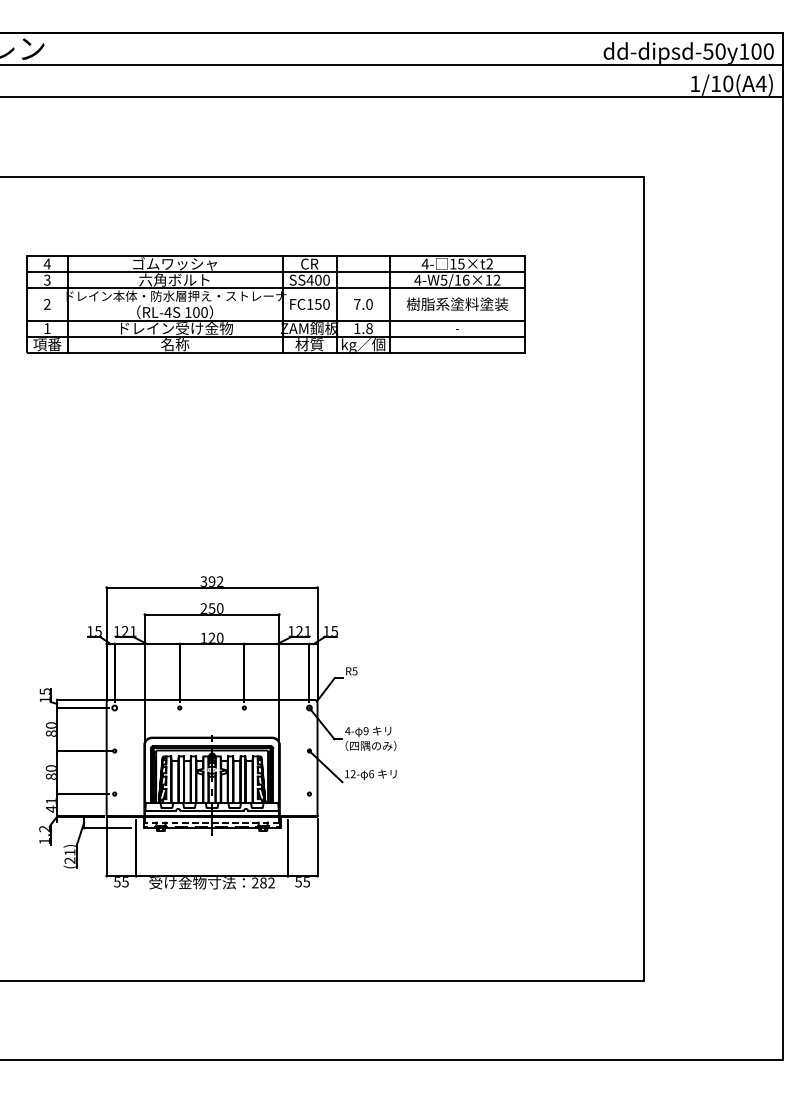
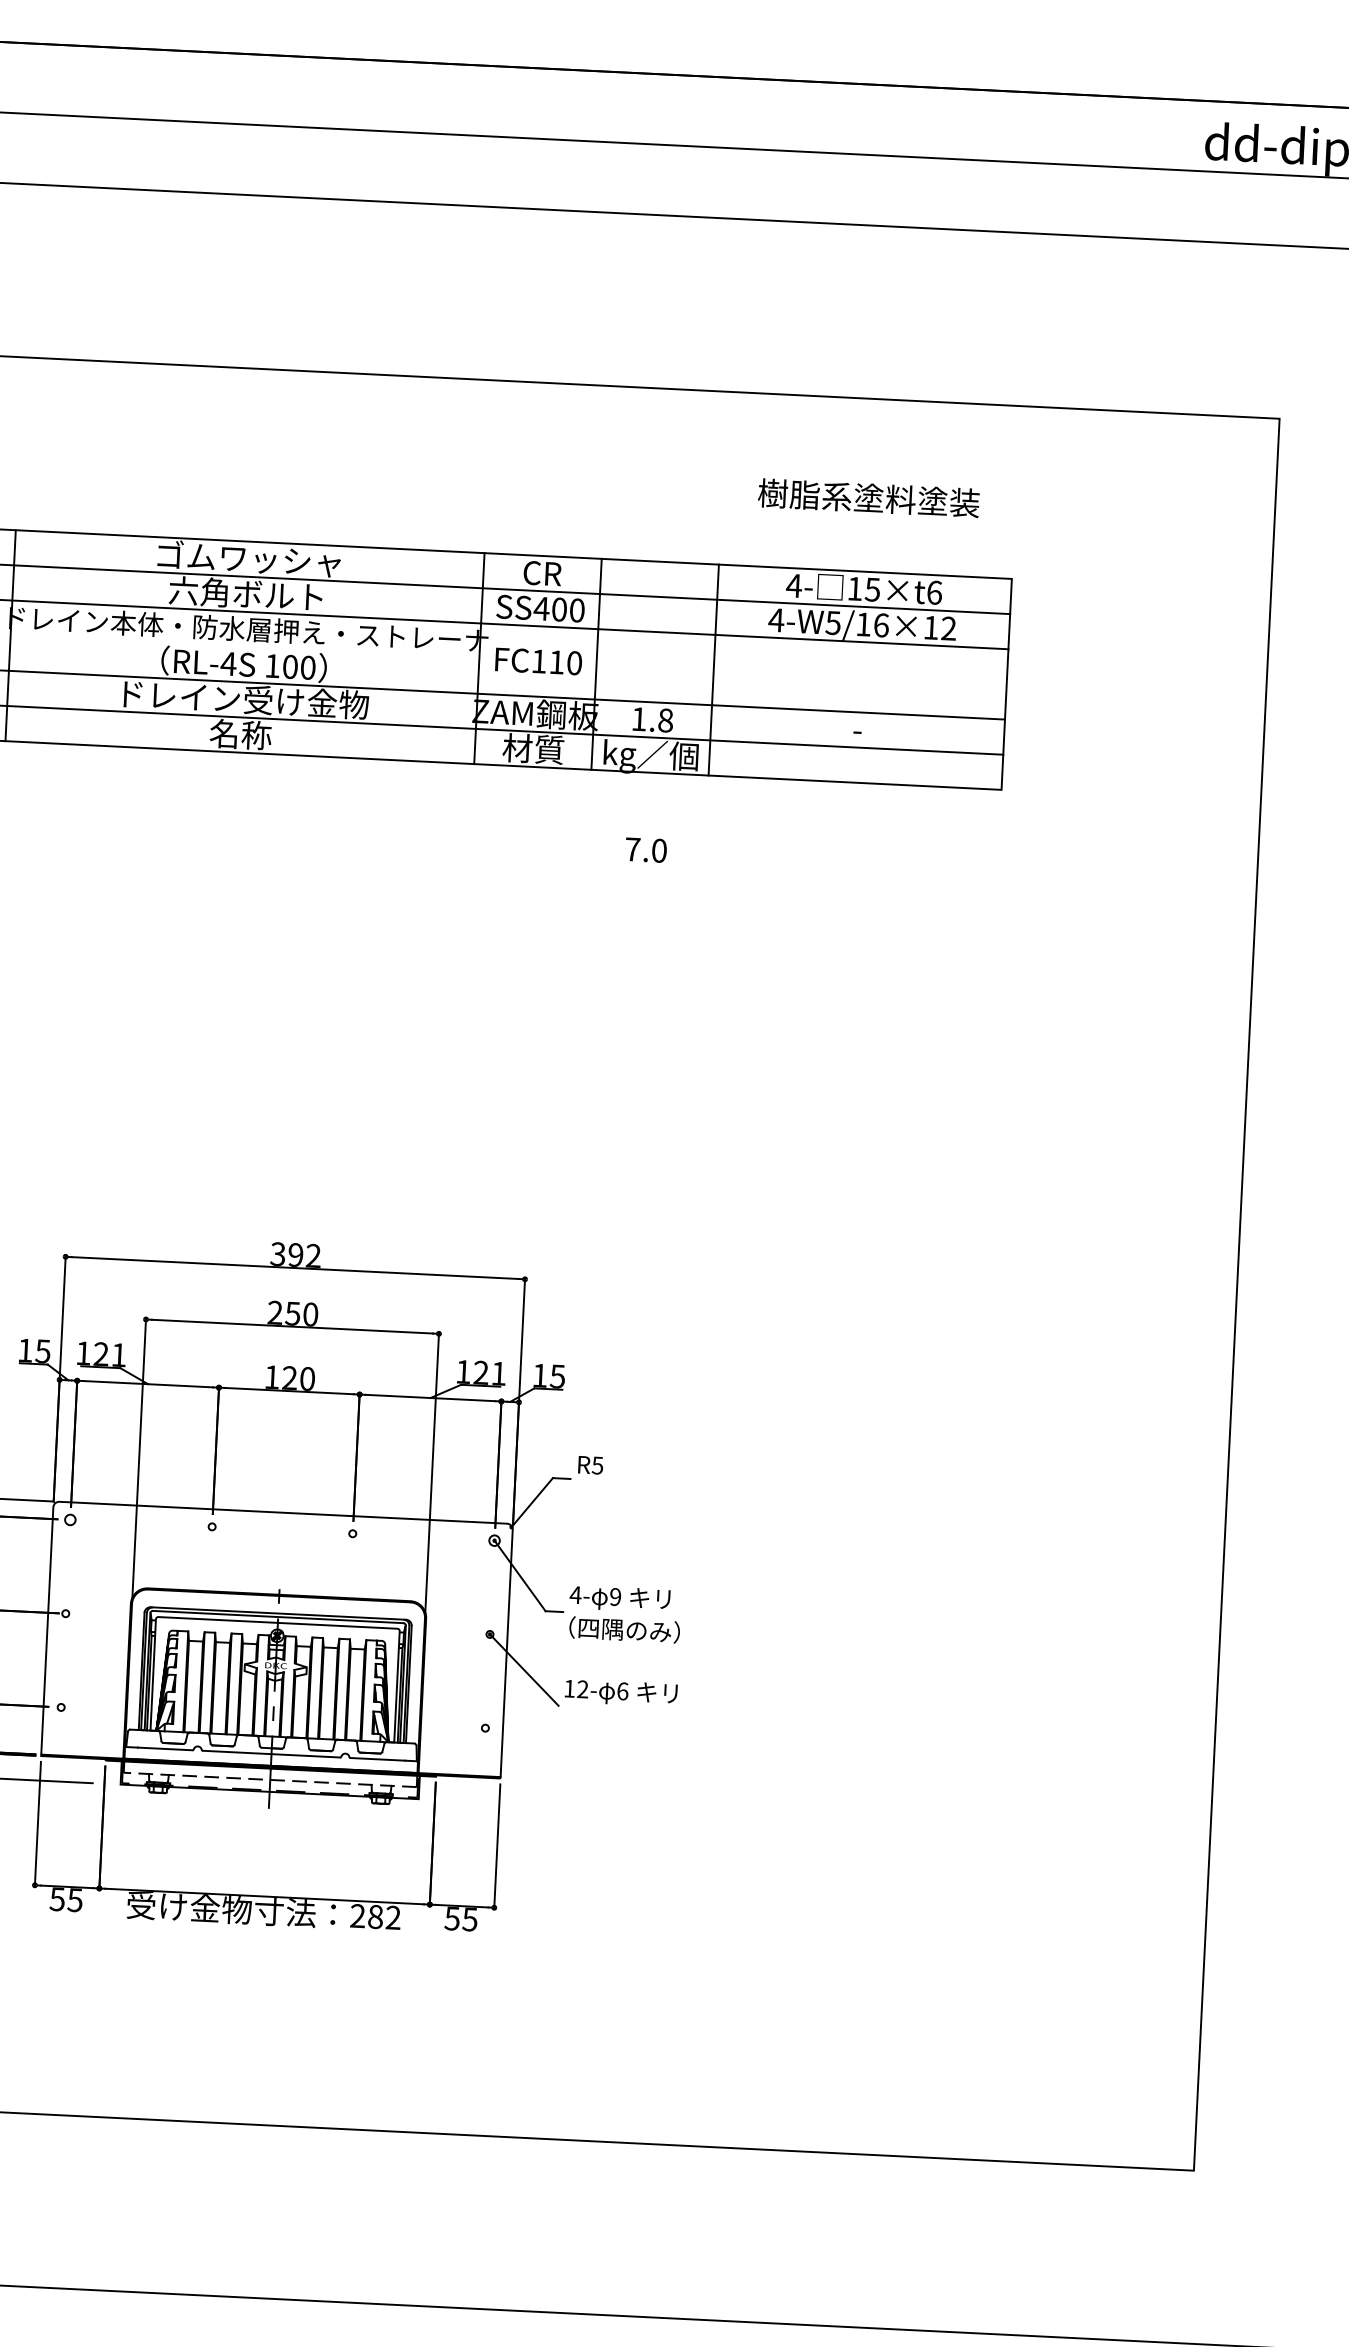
text: (489, 263) -> (934, 591), 15×t2 -> 15×t6
text: (363, 303) -> (646, 848), moved
text: (457, 303) -> (868, 496), moved
text: (318, 304) -> (557, 662), FC150 -> FC110

